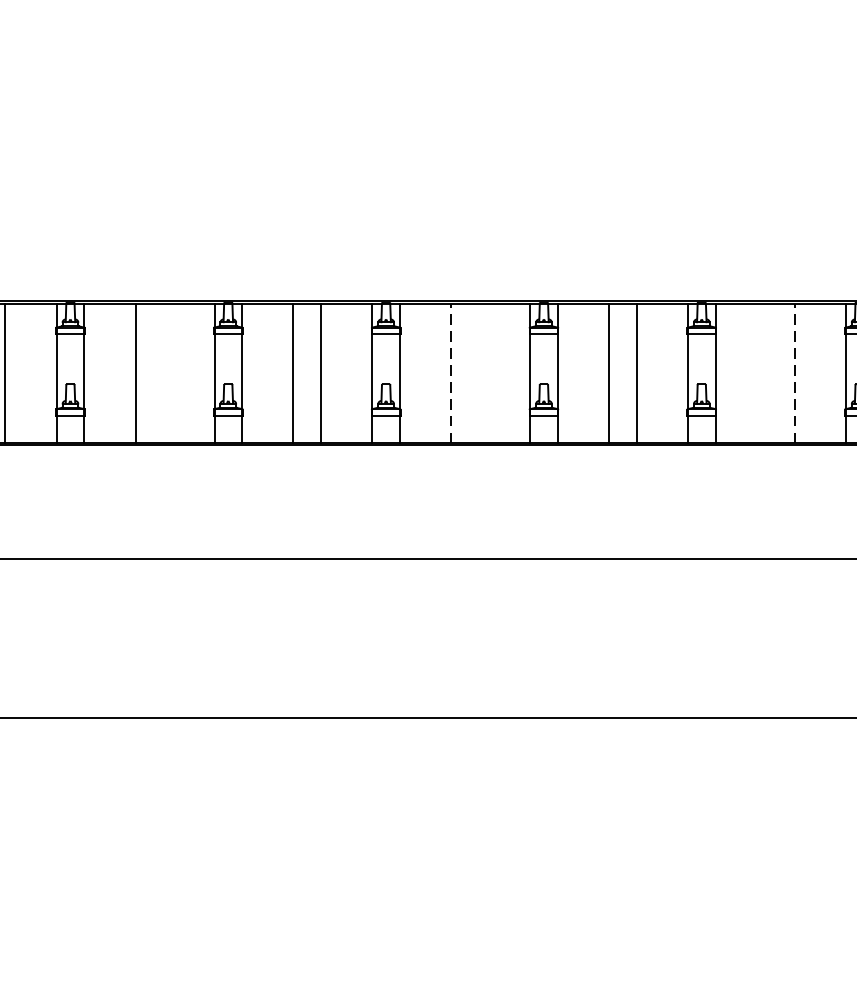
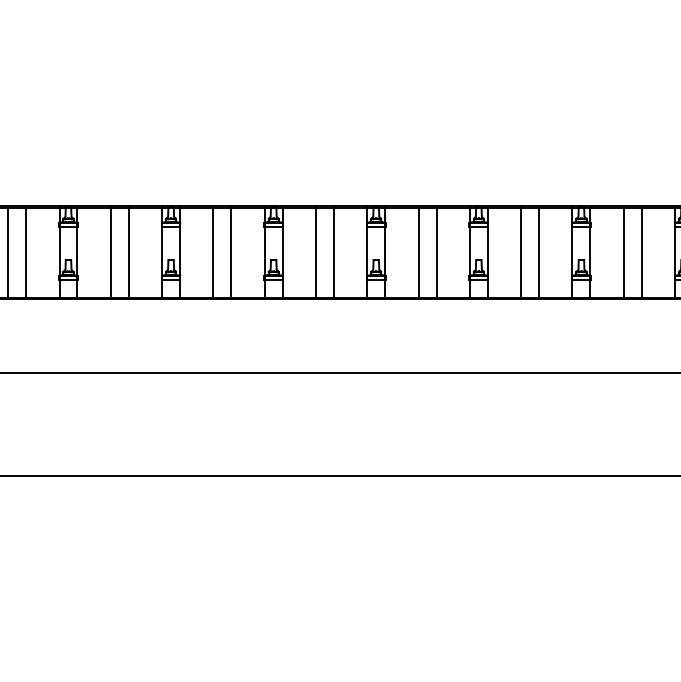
line: (162, 373) -> (128, 252), added
line: (452, 373) -> (316, 252), dashed -> solid
line: (478, 373) -> (333, 252), added
line: (767, 373) -> (521, 252), added
line: (795, 373) -> (539, 252), dashed -> solid

